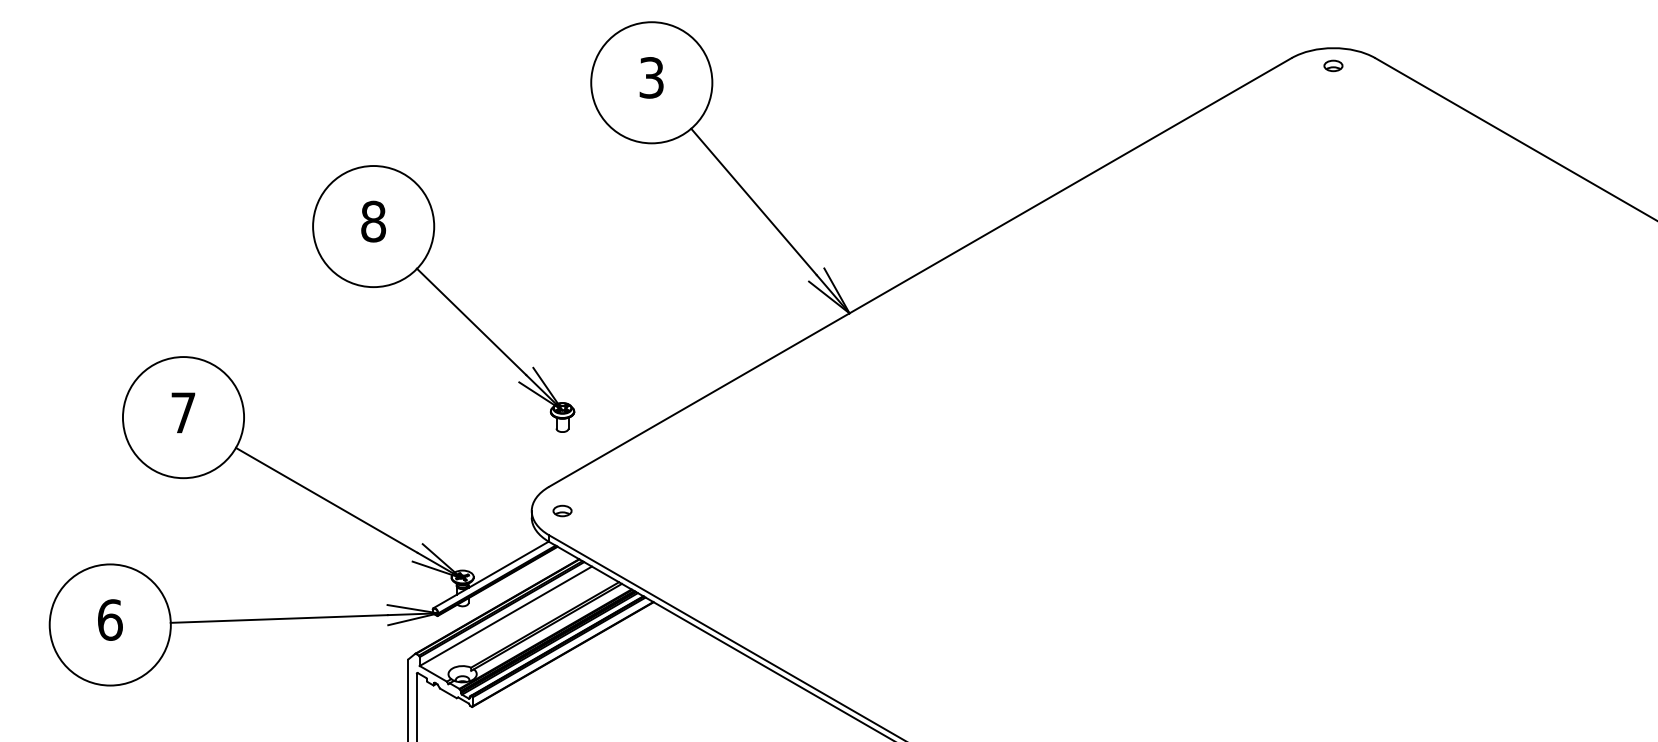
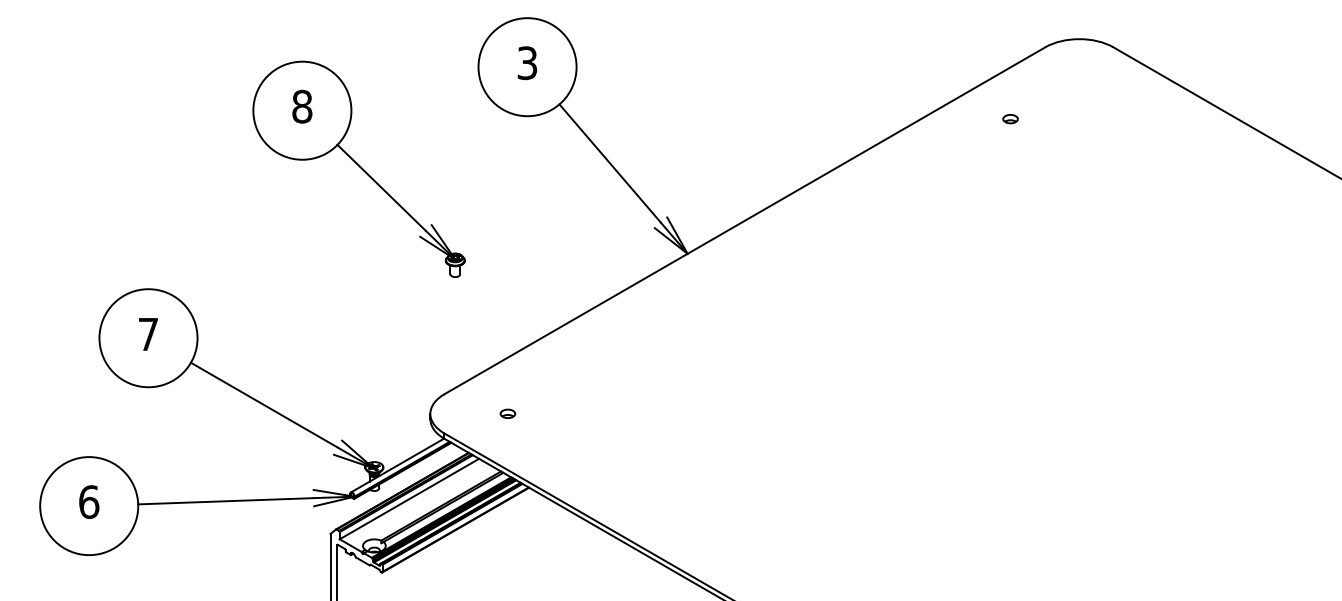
part: (1333, 65) -> (1010, 118), moved
part: (443, 298) -> (358, 168), moved
part: (562, 510) -> (507, 413), moved

